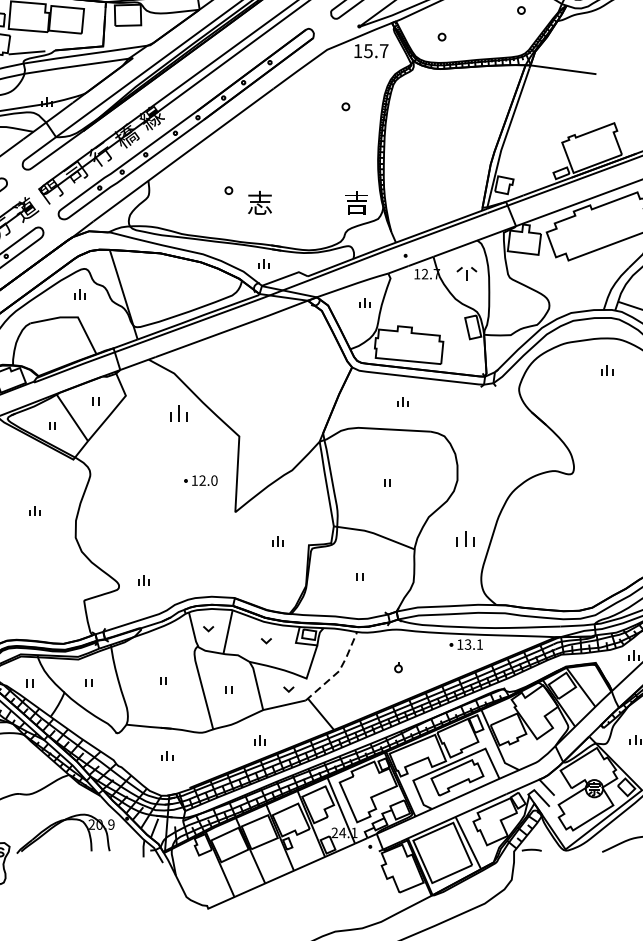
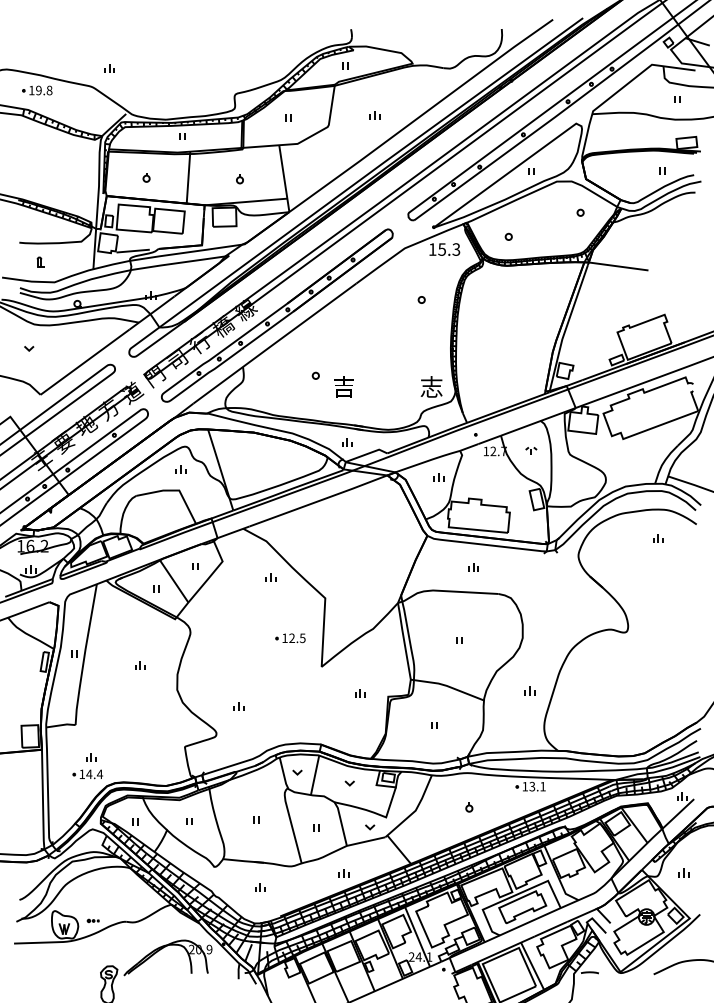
text: (384, 51) -> (456, 249), 15.7 -> 15.3
text: (259, 202) -> (343, 386), 志 -> 吉
text: (356, 202) -> (431, 386), 吉 -> 志
part: (467, 273) -> (531, 450), size x0.62
part: (178, 413) -> (270, 577), size x0.62
text: (214, 479) -> (302, 637), 12.0 -> 12.5
part: (464, 538) -> (529, 690), size x0.62
part: (143, 580) -> (238, 706), moved
line: (338, 670) -> (415, 810), dashed -> solid

